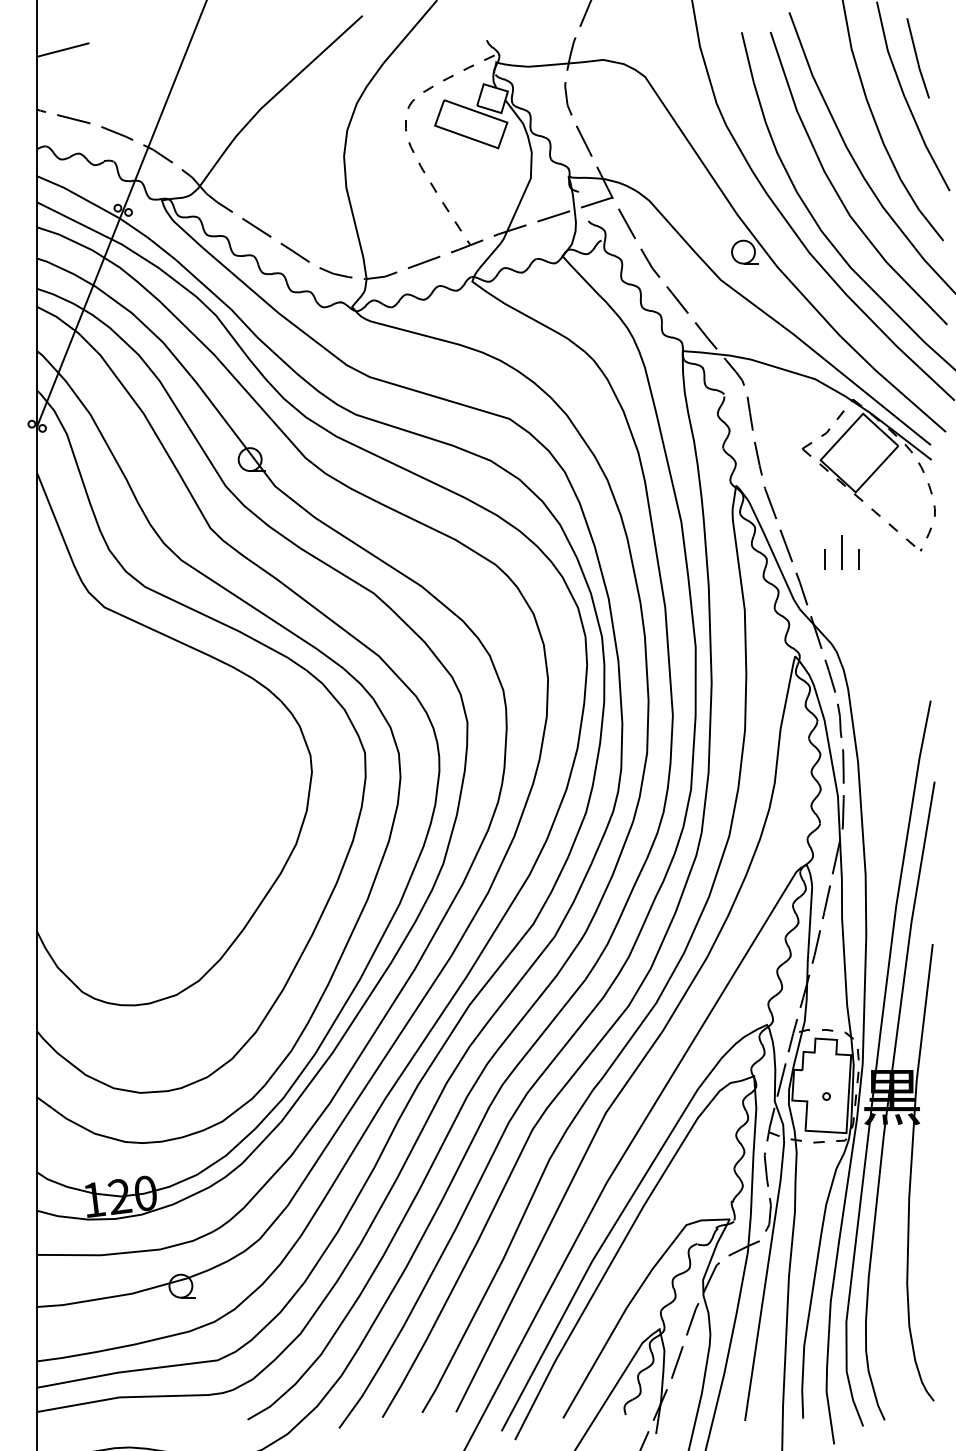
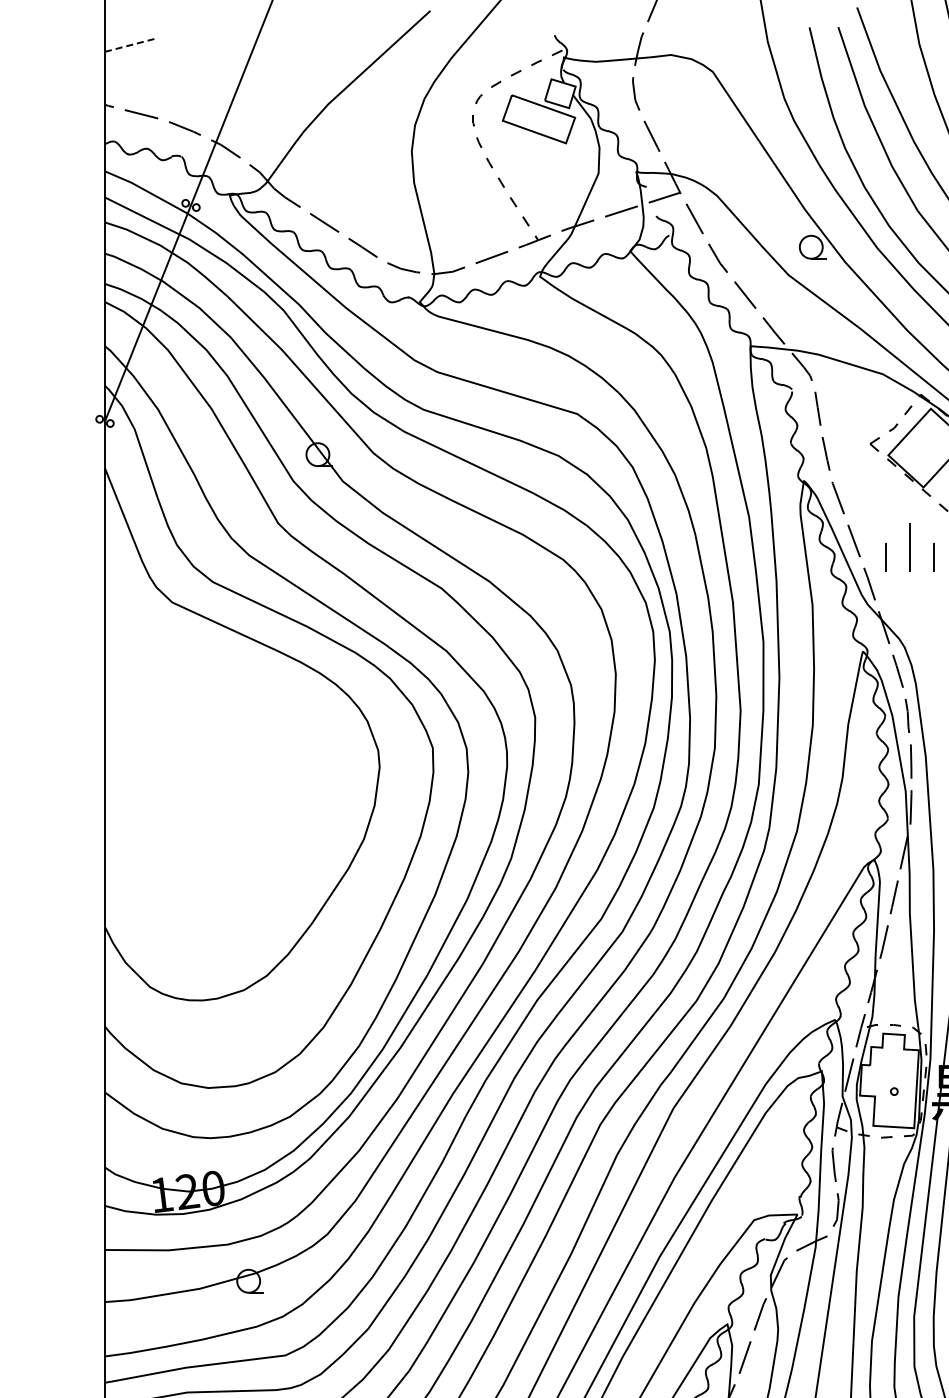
line: (63, 49) -> (131, 44), solid -> dashed
part: (841, 552) -> (909, 547), size x1.4

